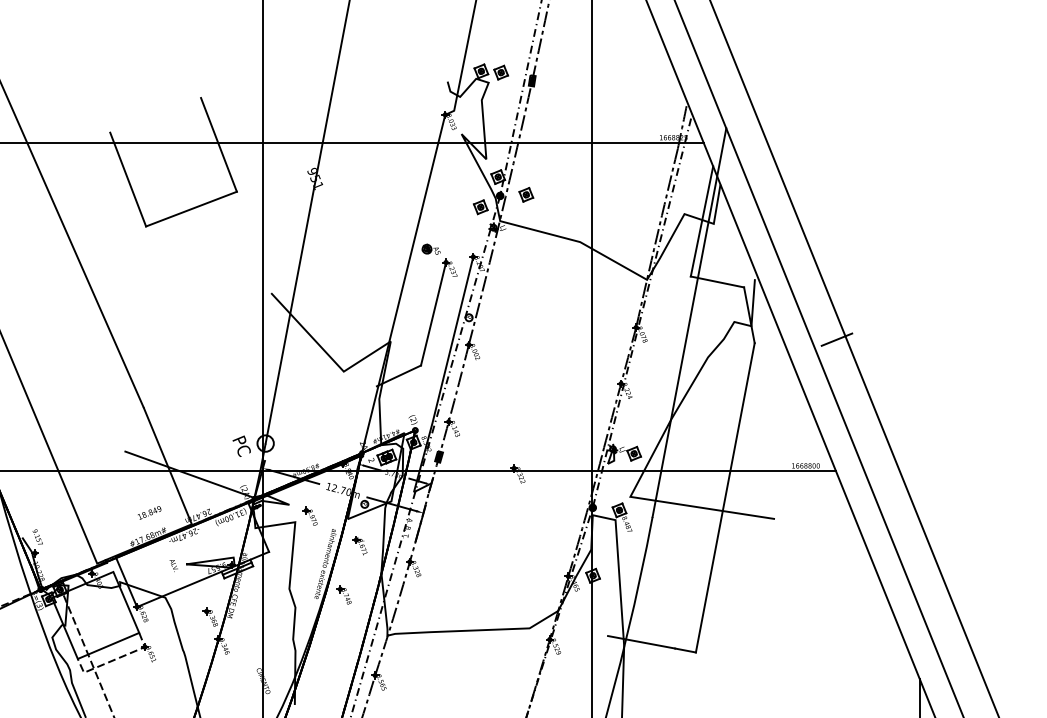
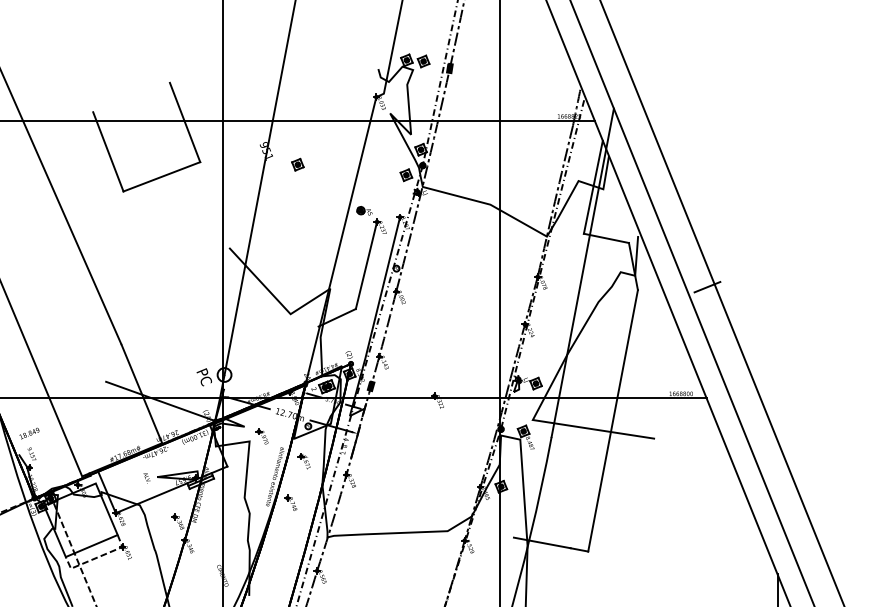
part: (525, 194) -> (297, 164), moved
text: (149, 512) -> (29, 433), moved

